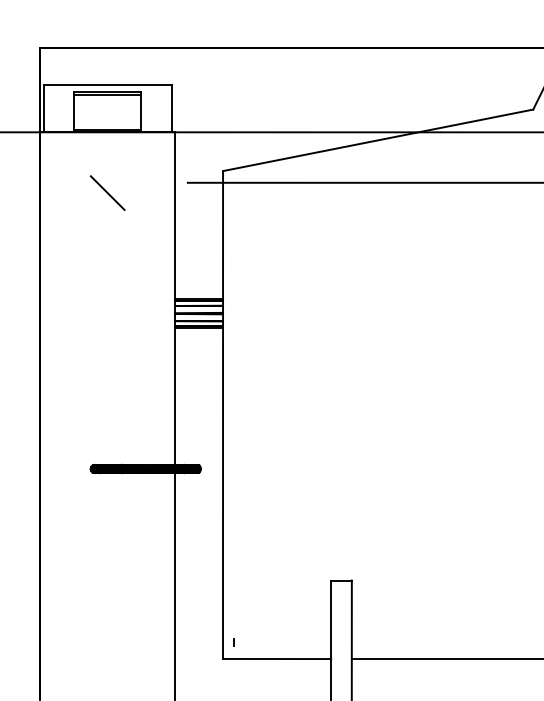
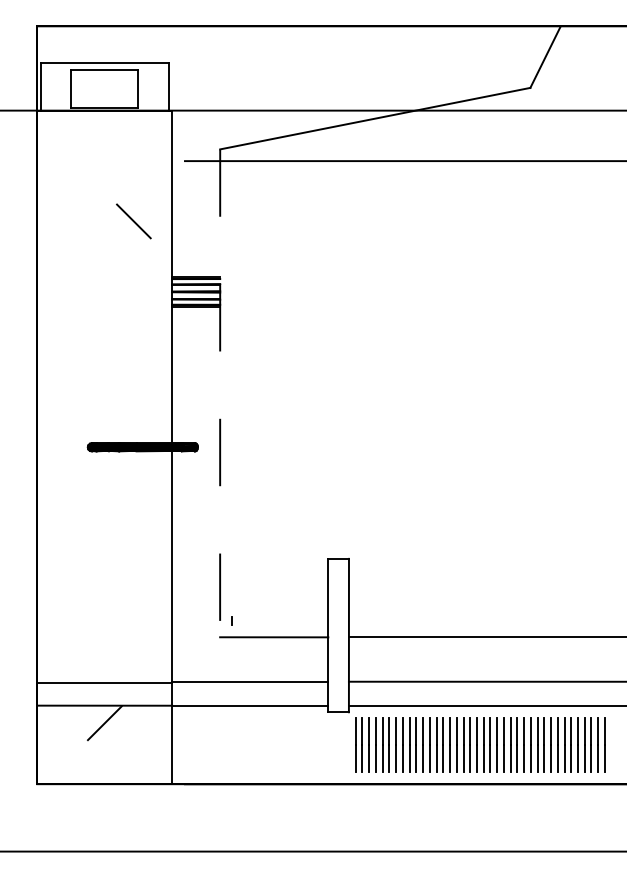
line: (107, 95) -> (104, 73), removed
line: (107, 193) -> (133, 221), moved
line: (223, 415) -> (220, 393), solid -> dashed

